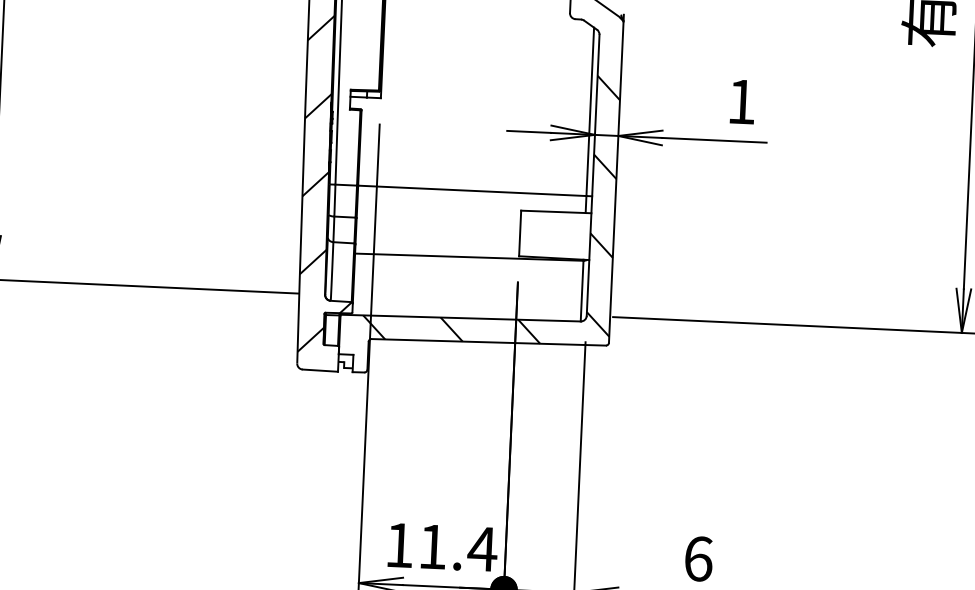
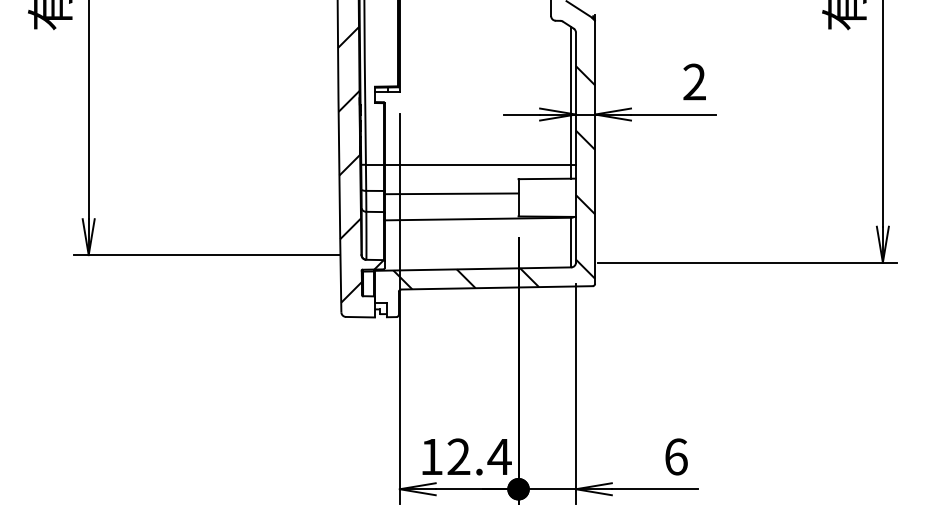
text: (741, 101) -> (694, 81), 1 -> 2
line: (438, 224) -> (451, 193), added
text: (432, 546) -> (458, 456), 11.4 -> 12.4

